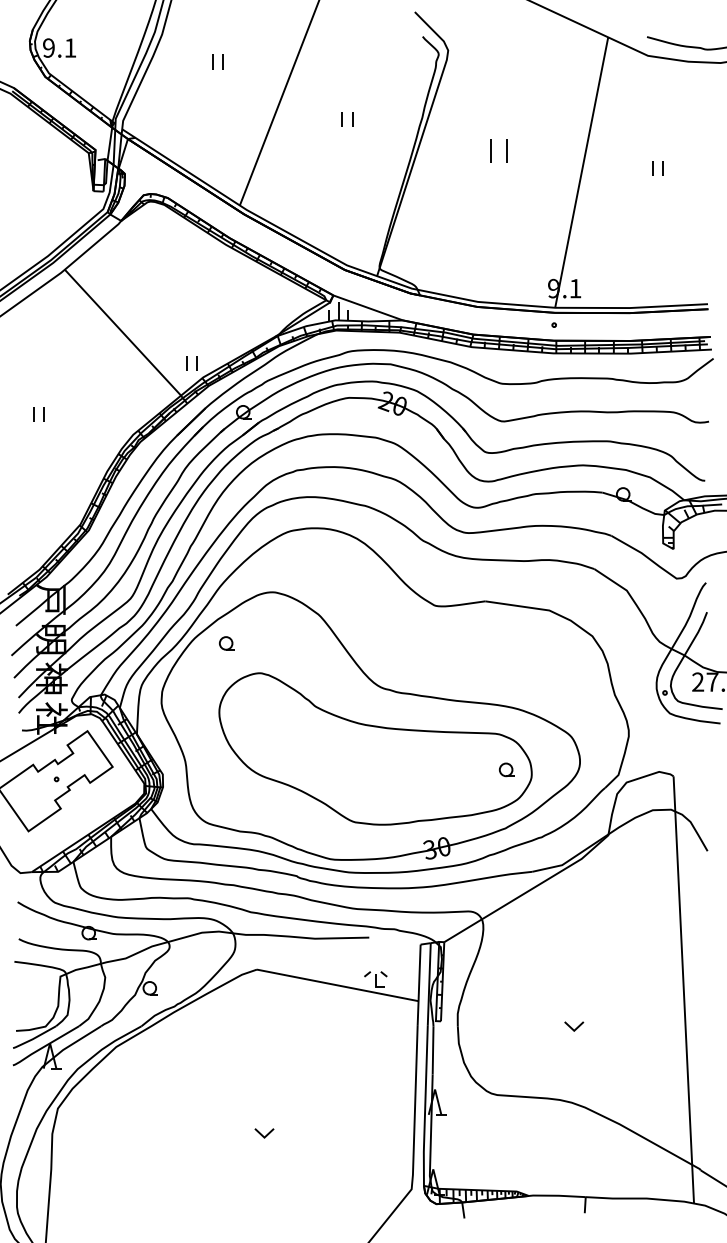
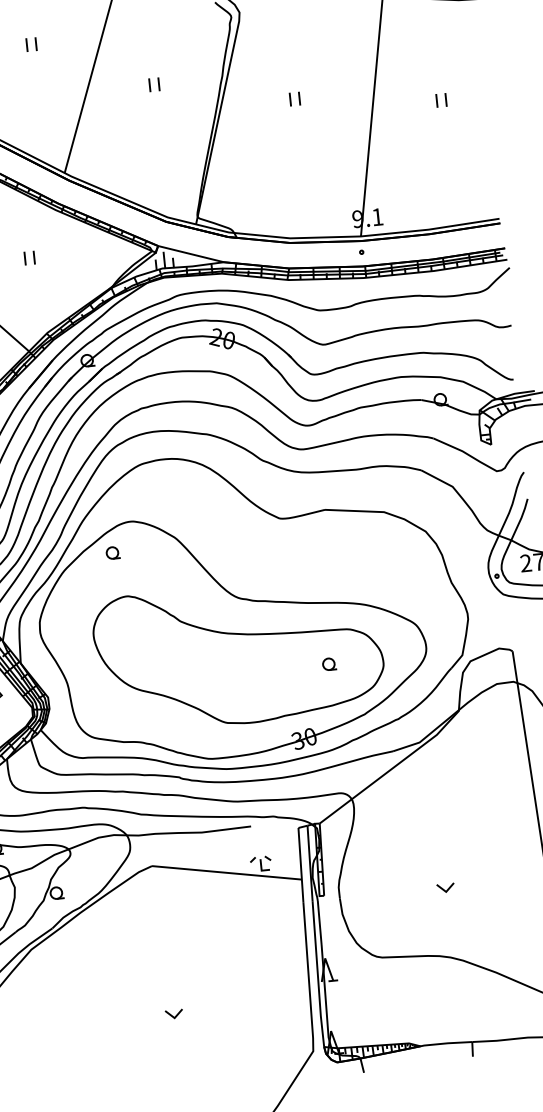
part: (498, 150) -> (294, 98), size x0.62
part: (191, 363) -> (29, 258), moved
part: (226, 643) -> (112, 553), moved
part: (506, 769) -> (329, 663), moved

